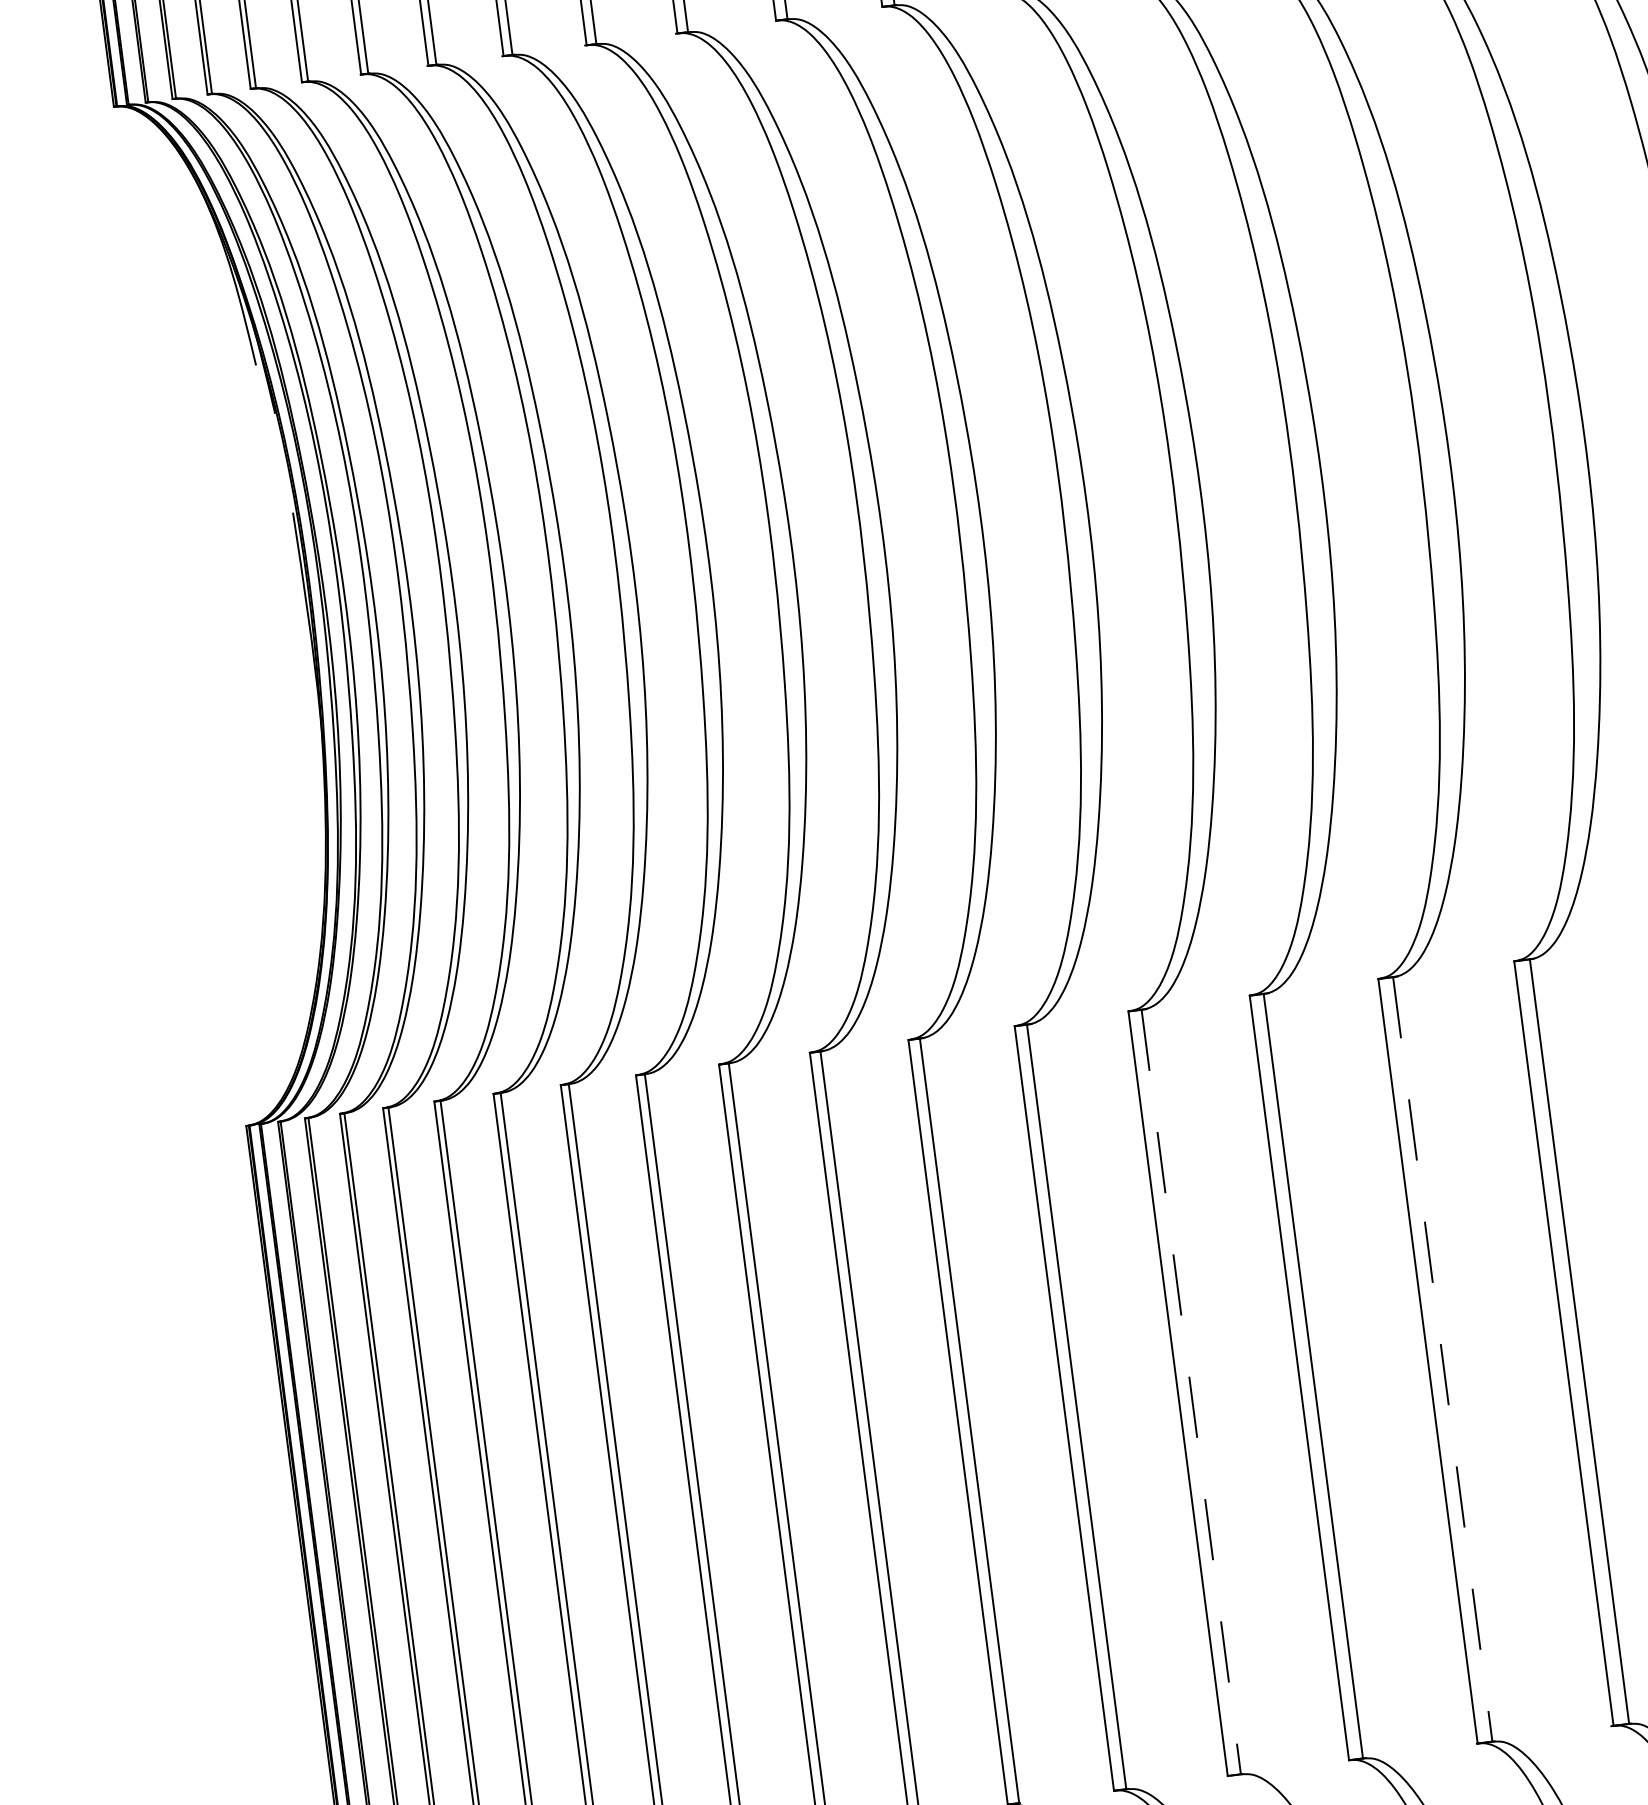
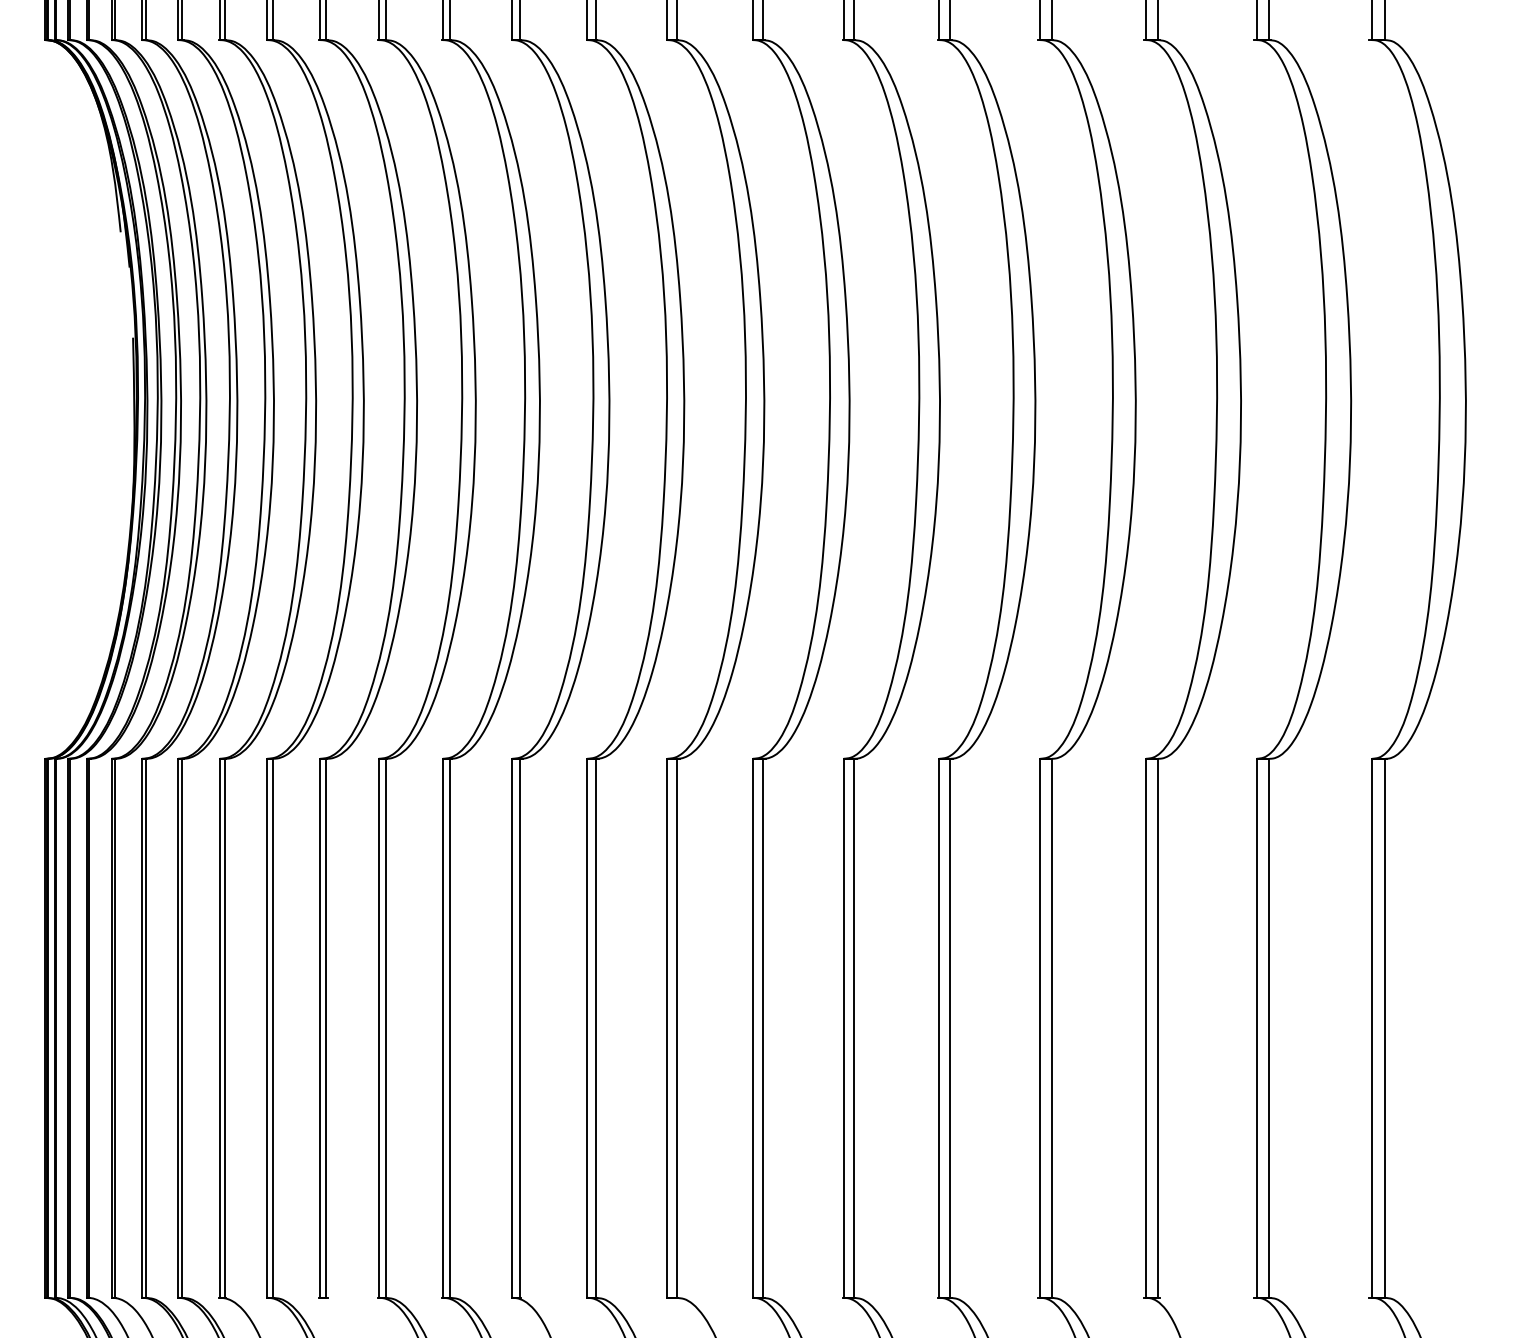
line: (1443, 1359) -> (854, 1028), dashed -> solid
line: (1190, 1392) -> (676, 1028), dashed -> solid

